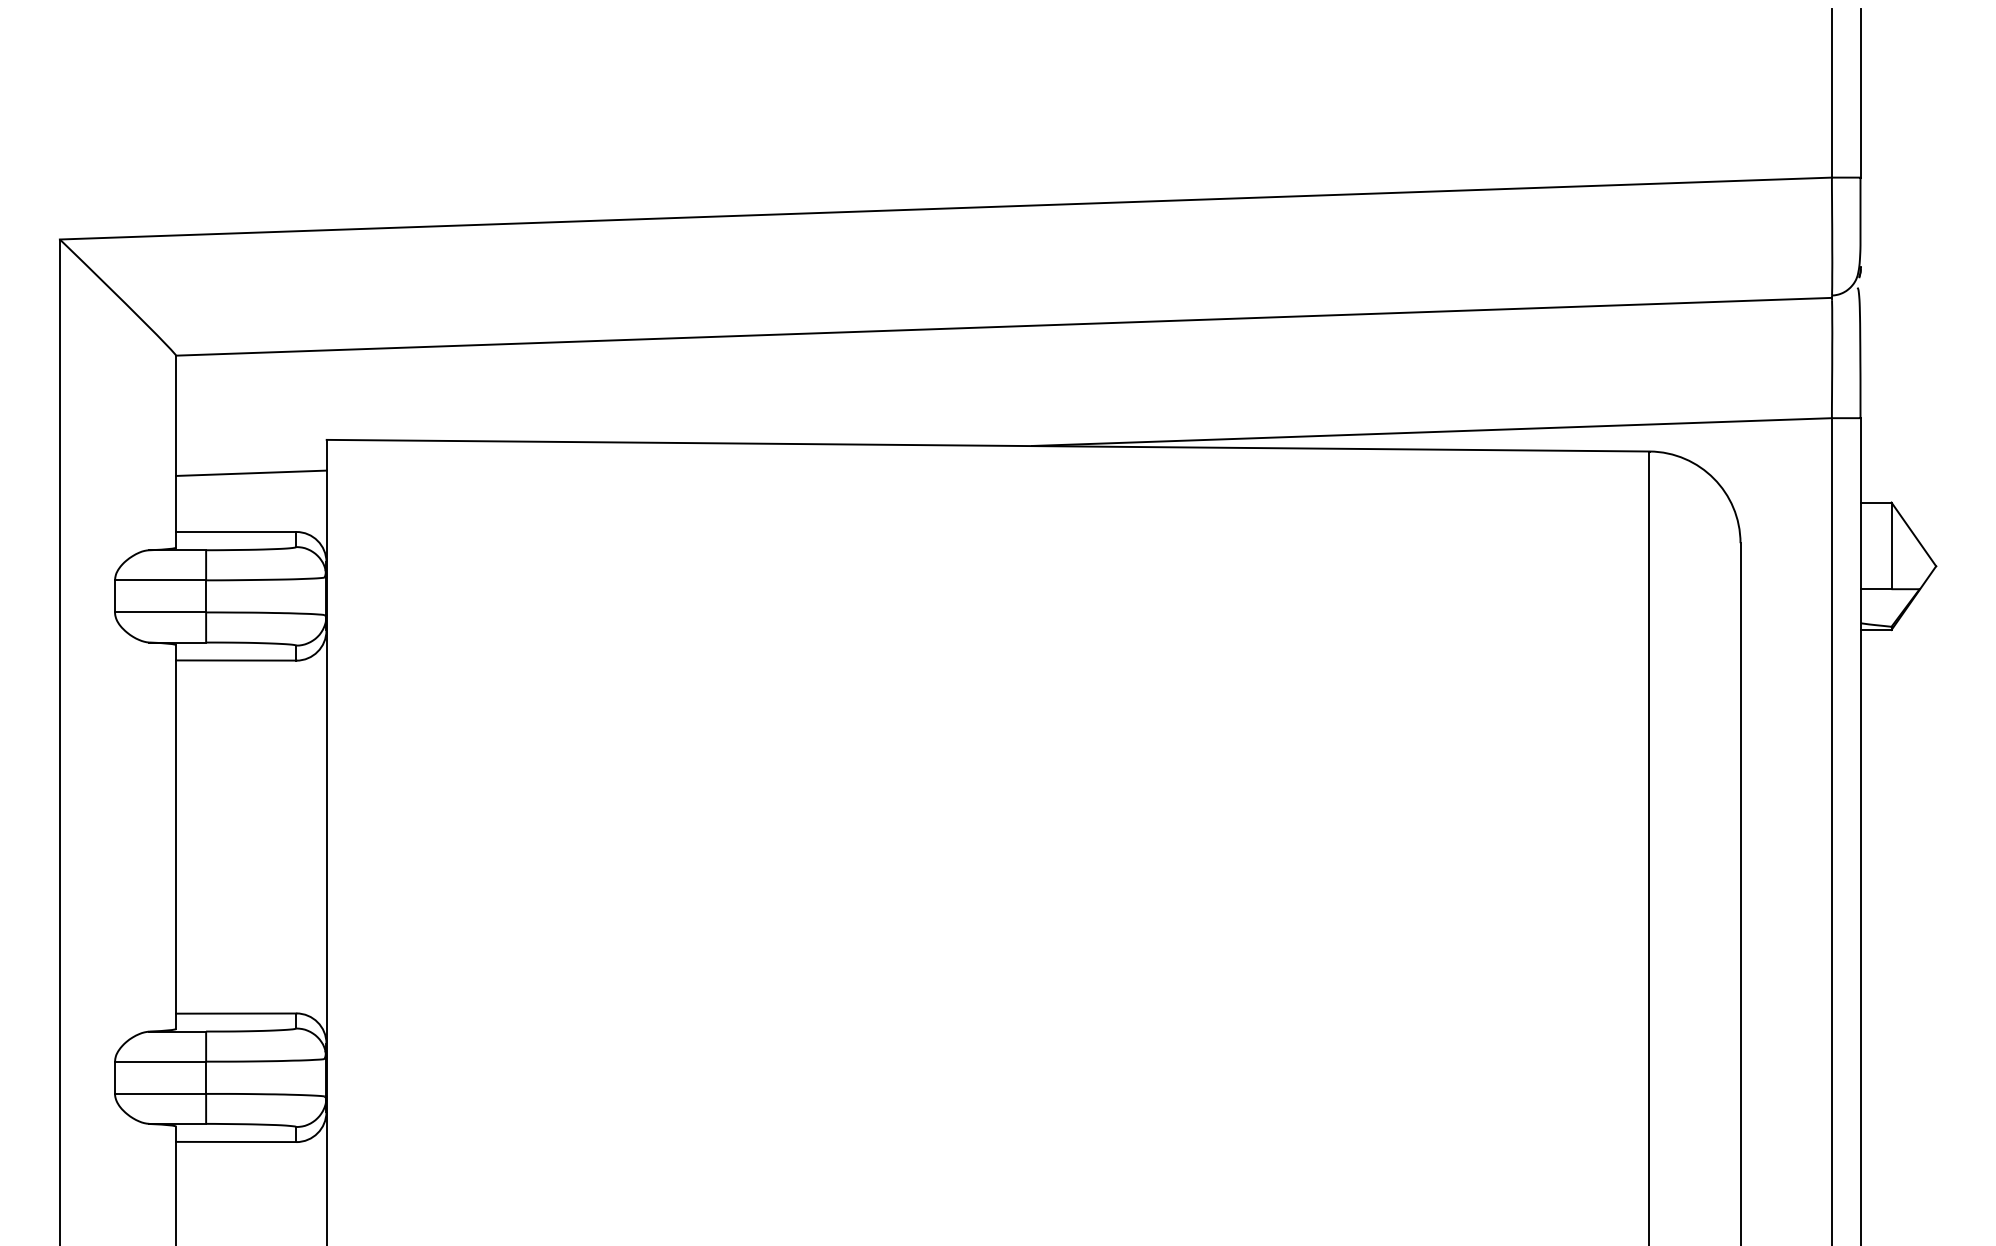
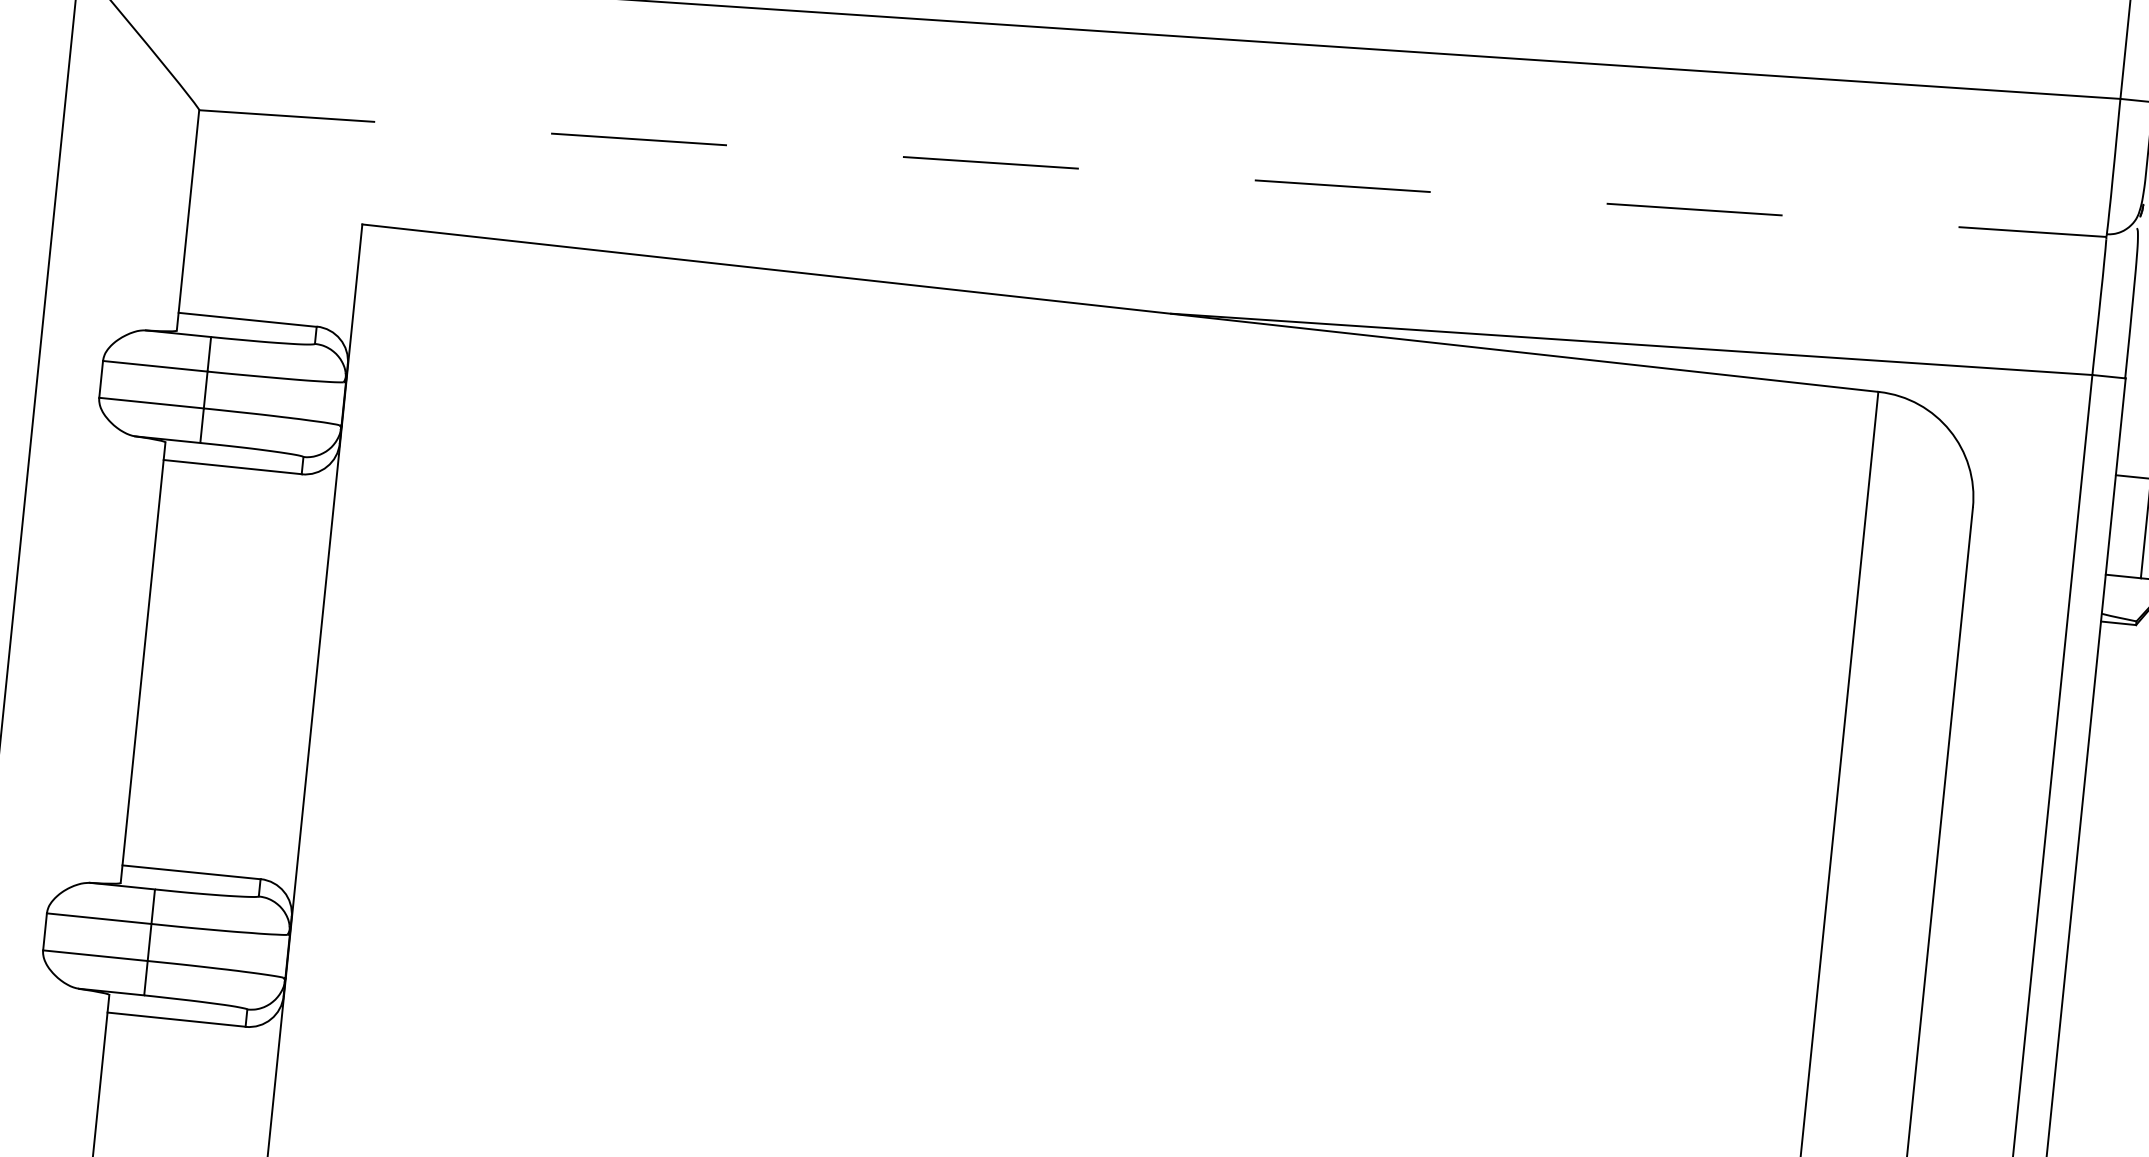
line: (1004, 326) -> (1153, 173), solid -> dashed
line: (251, 472) -> (272, 253), removed

